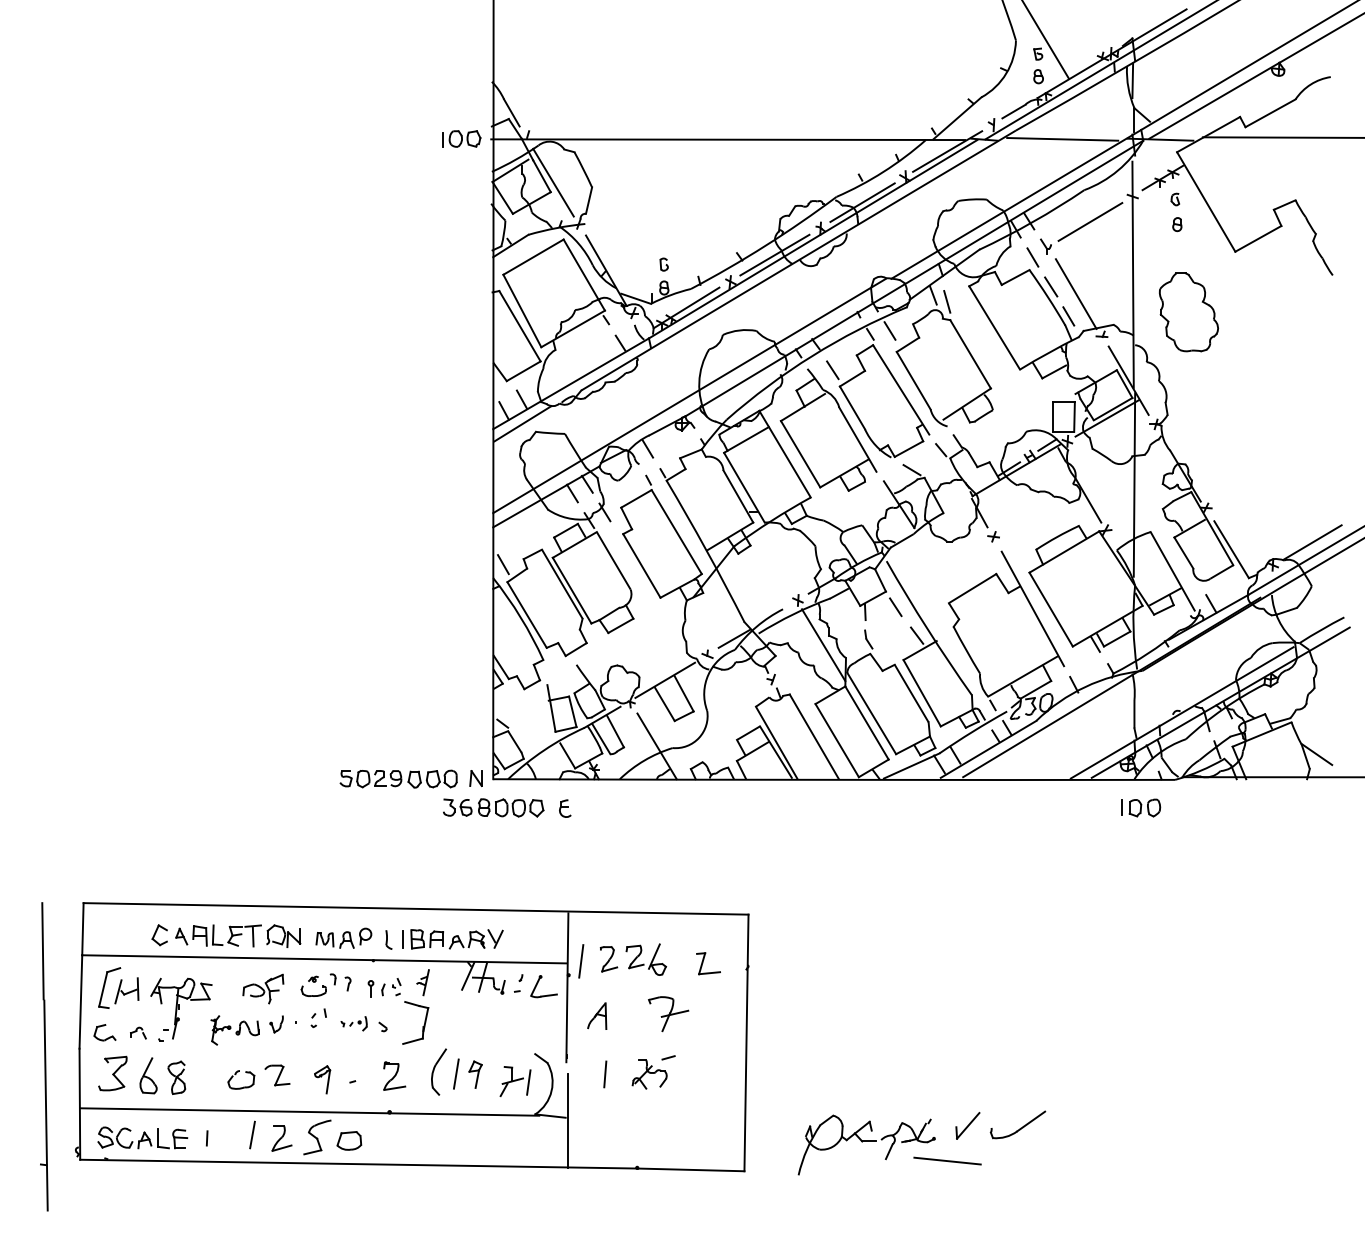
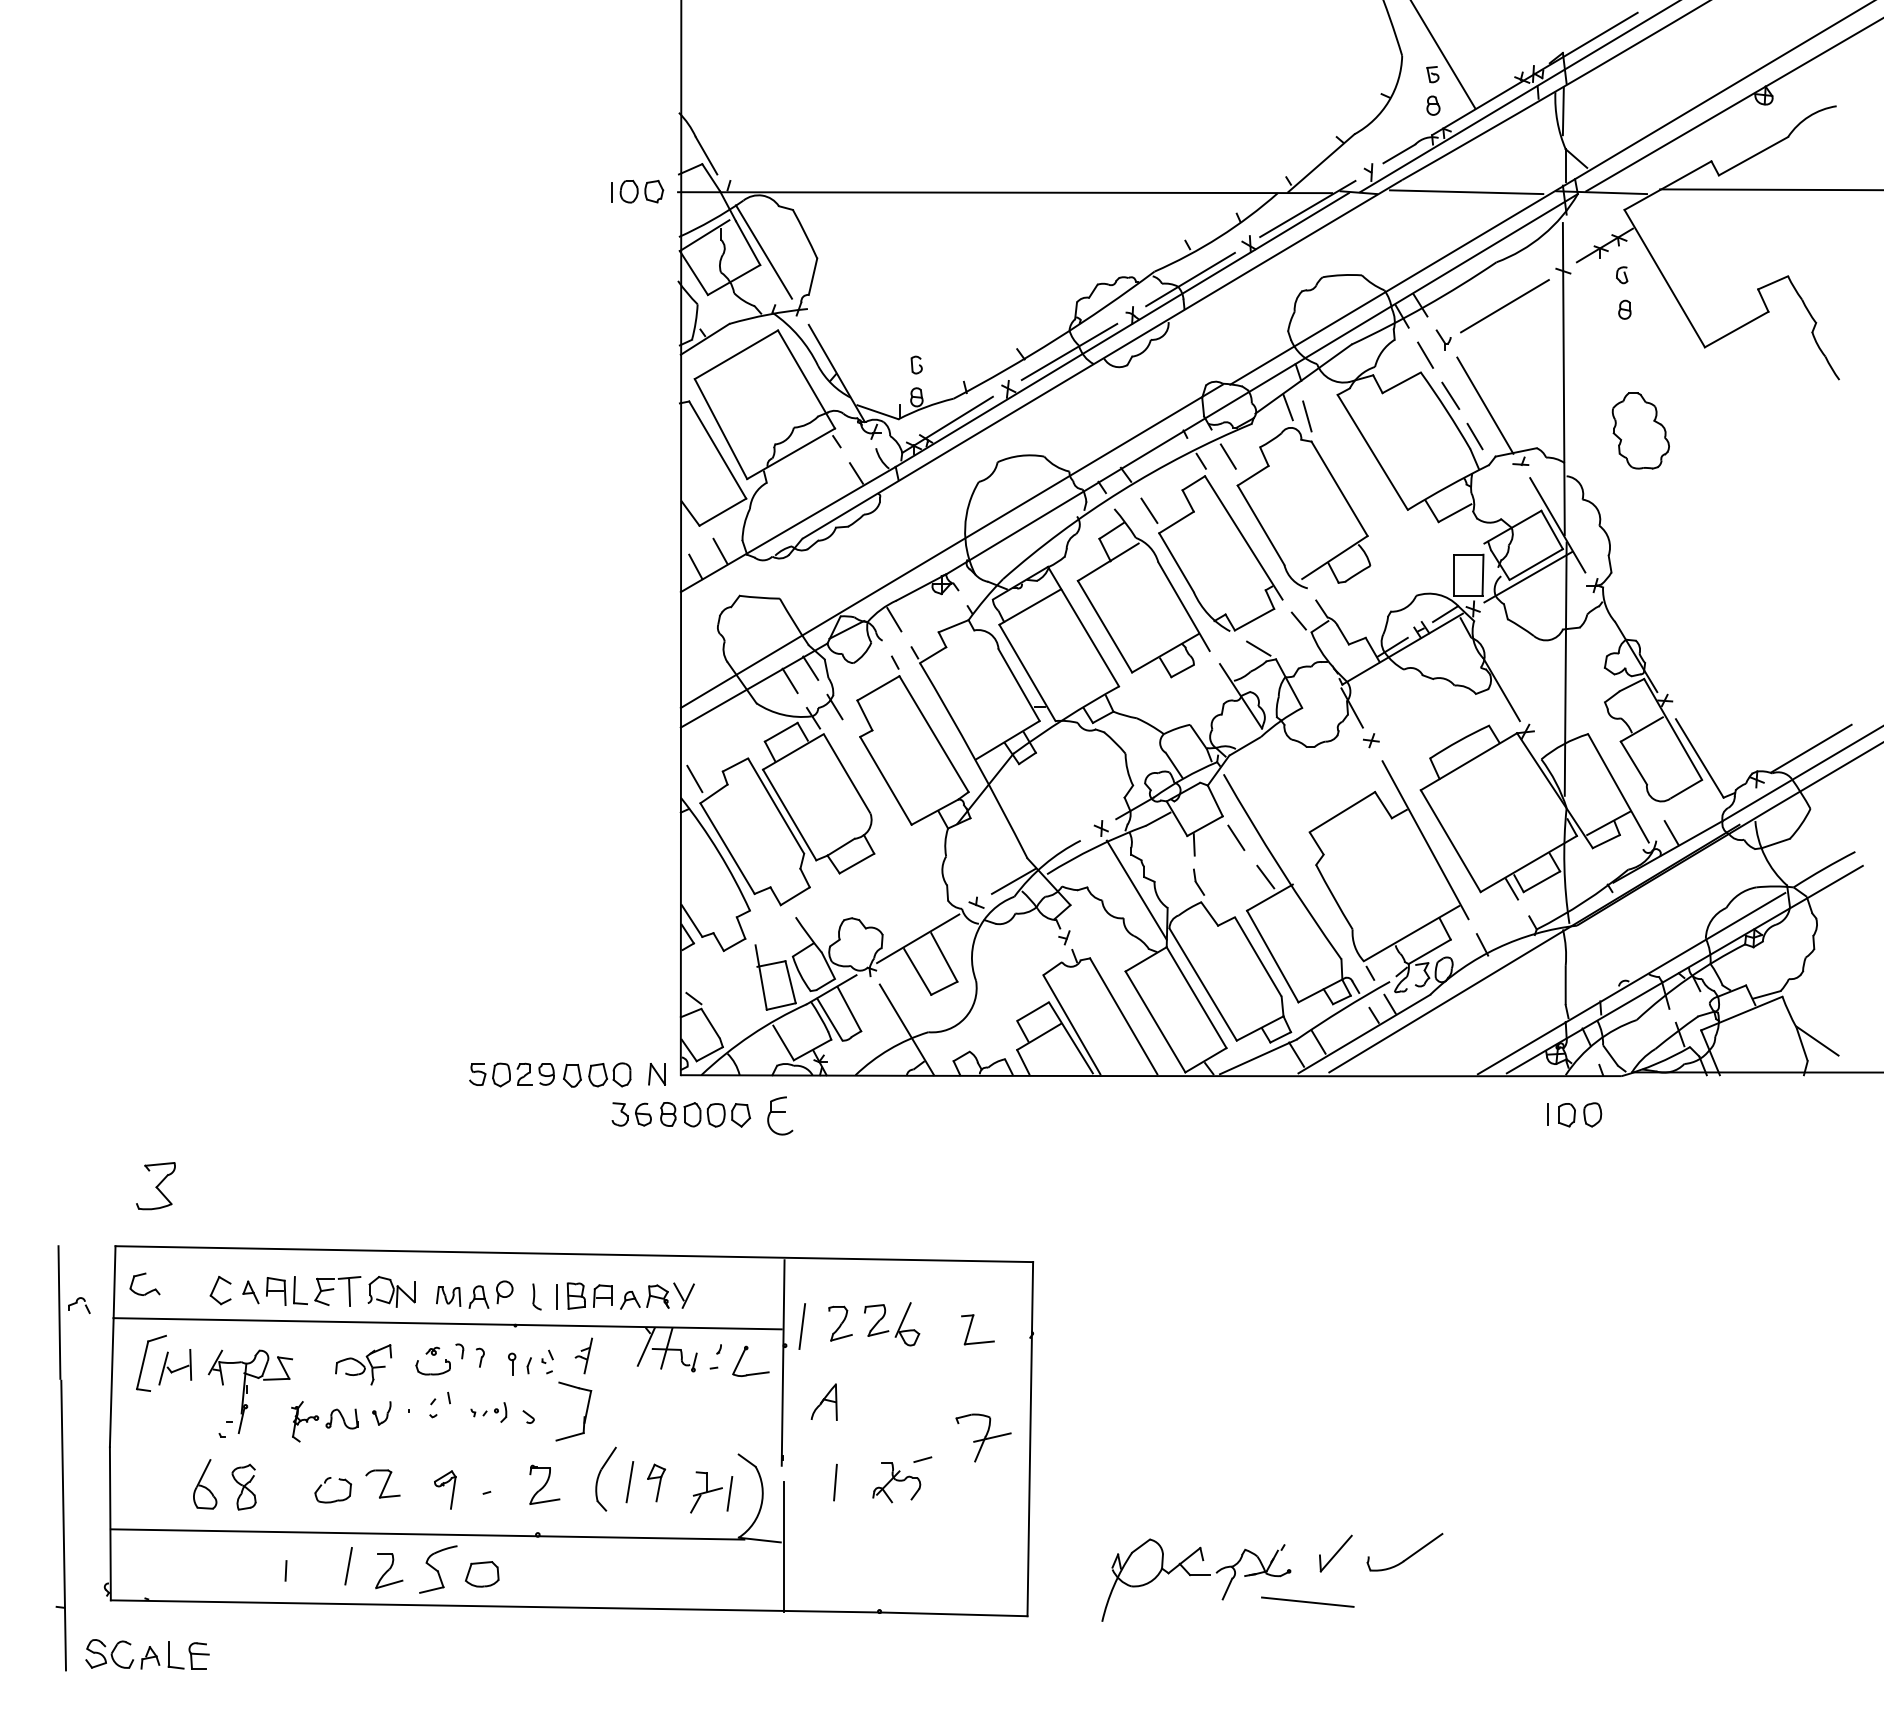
part: (1188, 312) -> (1640, 431), size x0.7
line: (522, 423) -> (721, 584), removed
part: (565, 808) -> (780, 1115), size x1.6
part: (668, 1014) -> (983, 1438), moved
part: (104, 1032) -> (144, 1283), moved
part: (138, 1032) -> (79, 1304), moved
part: (112, 1073) -> (155, 1185), moved
part: (142, 1137) -> (147, 1653), moved

